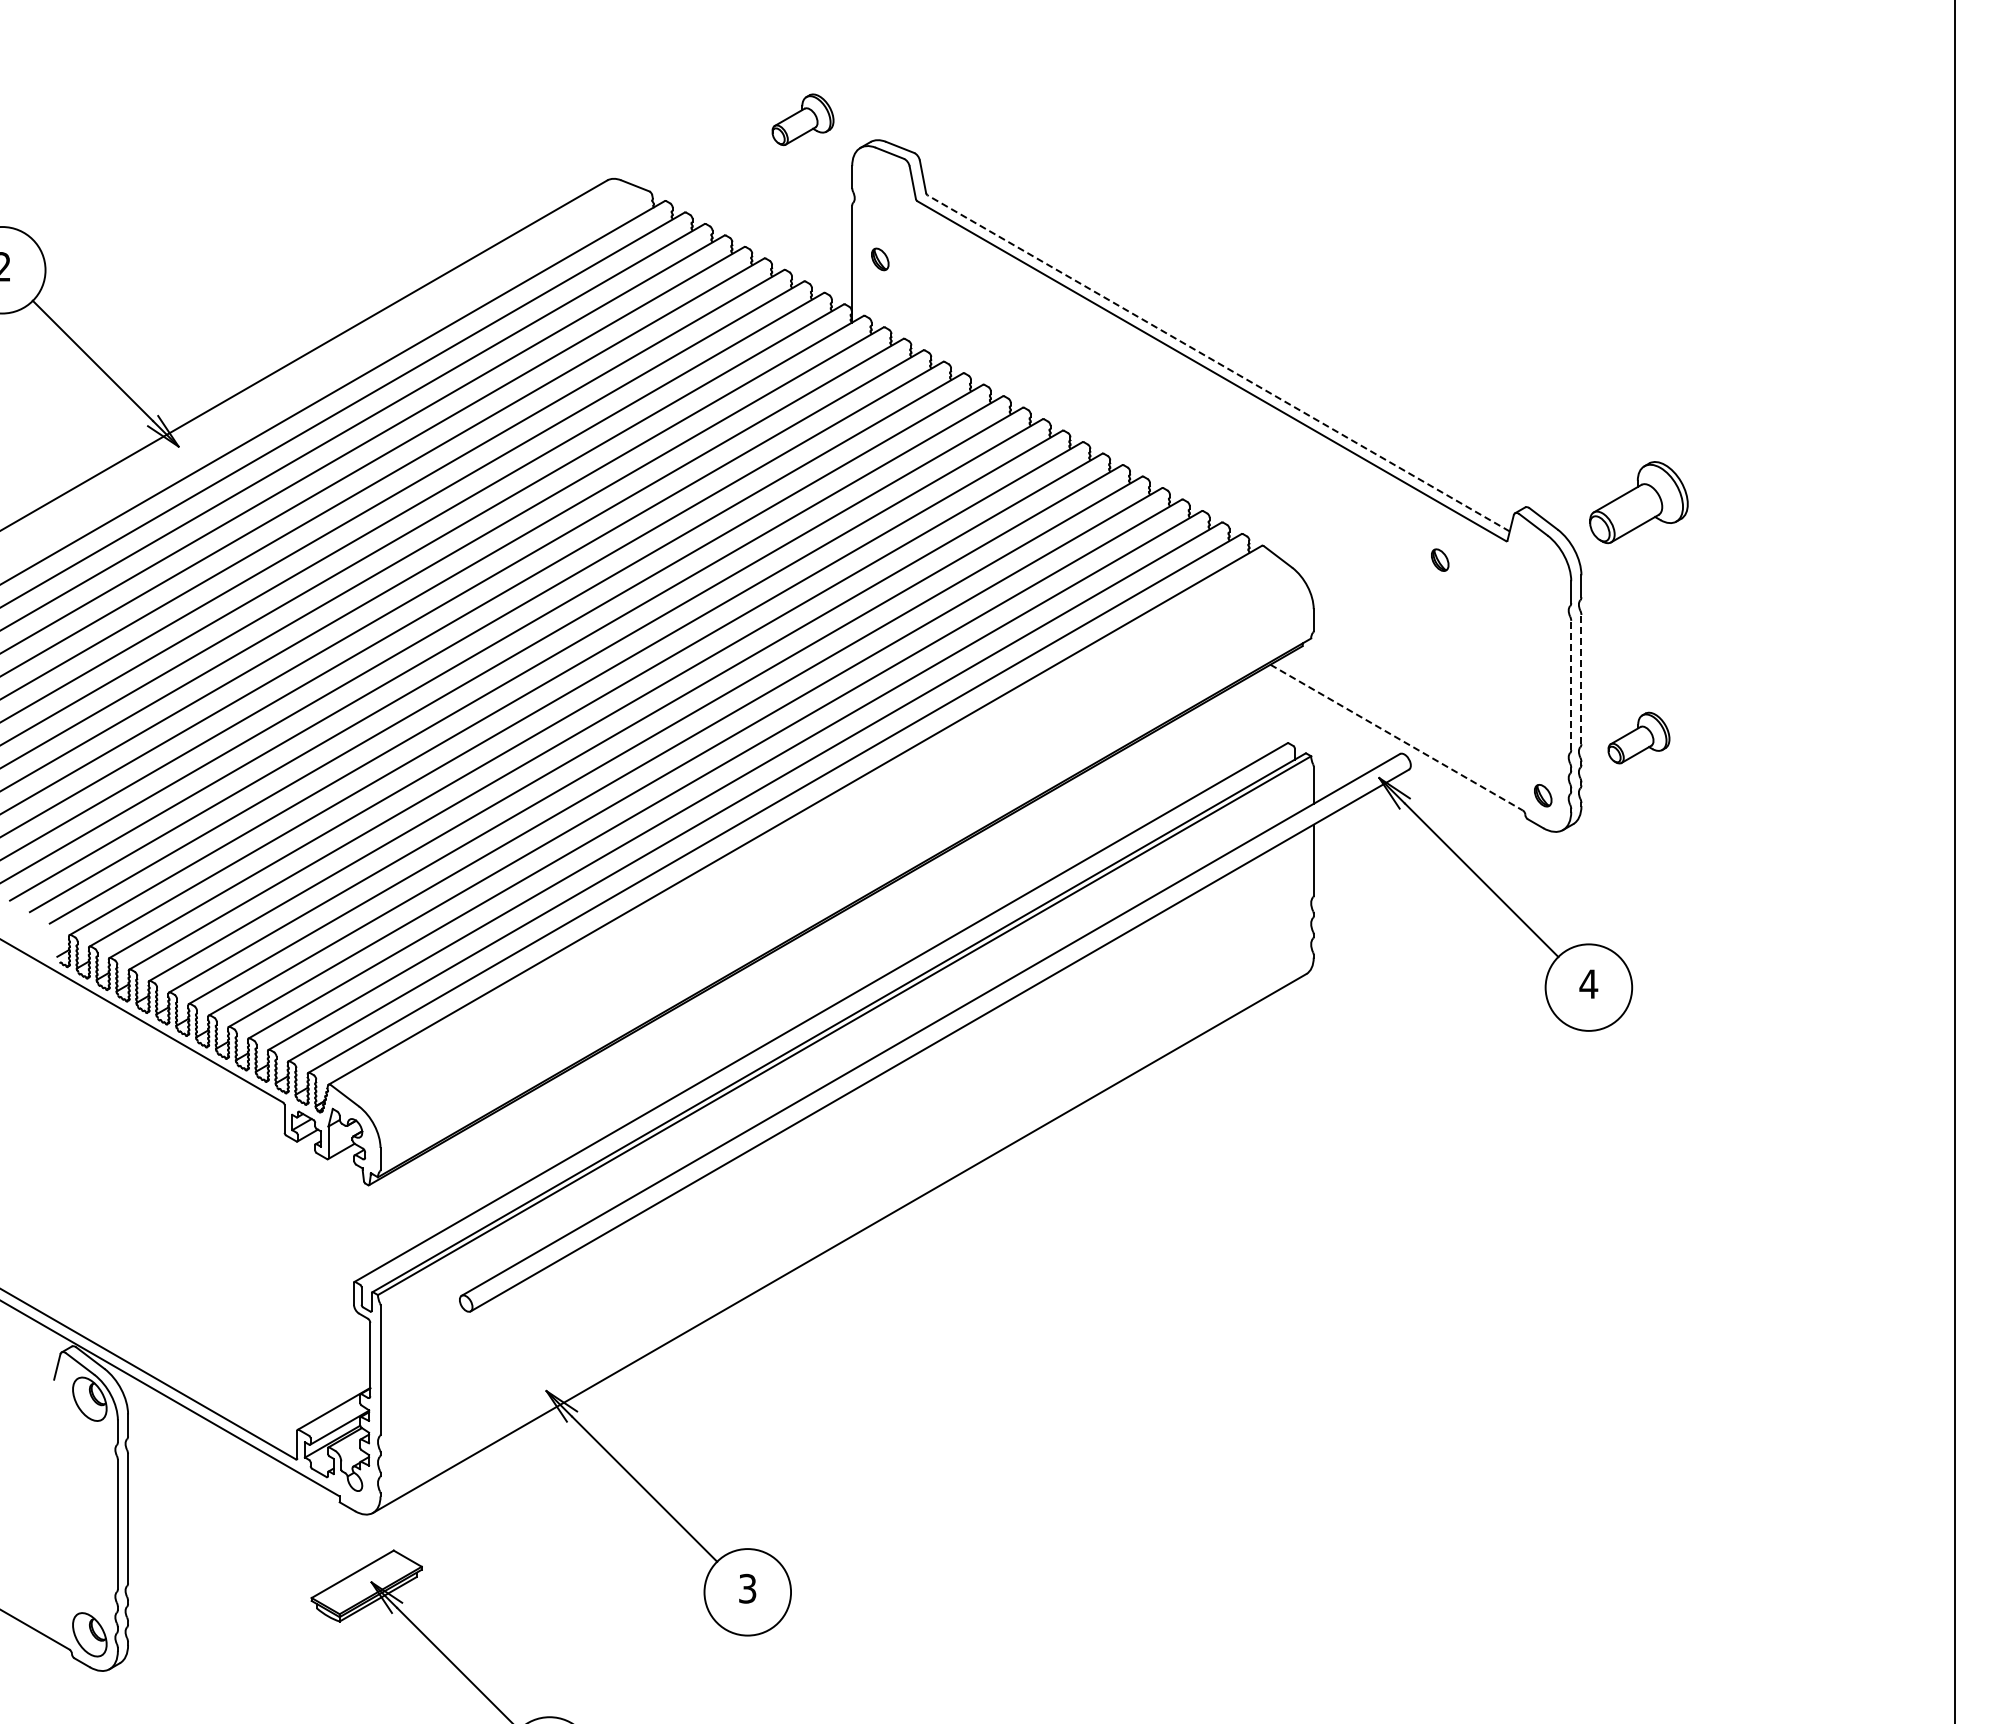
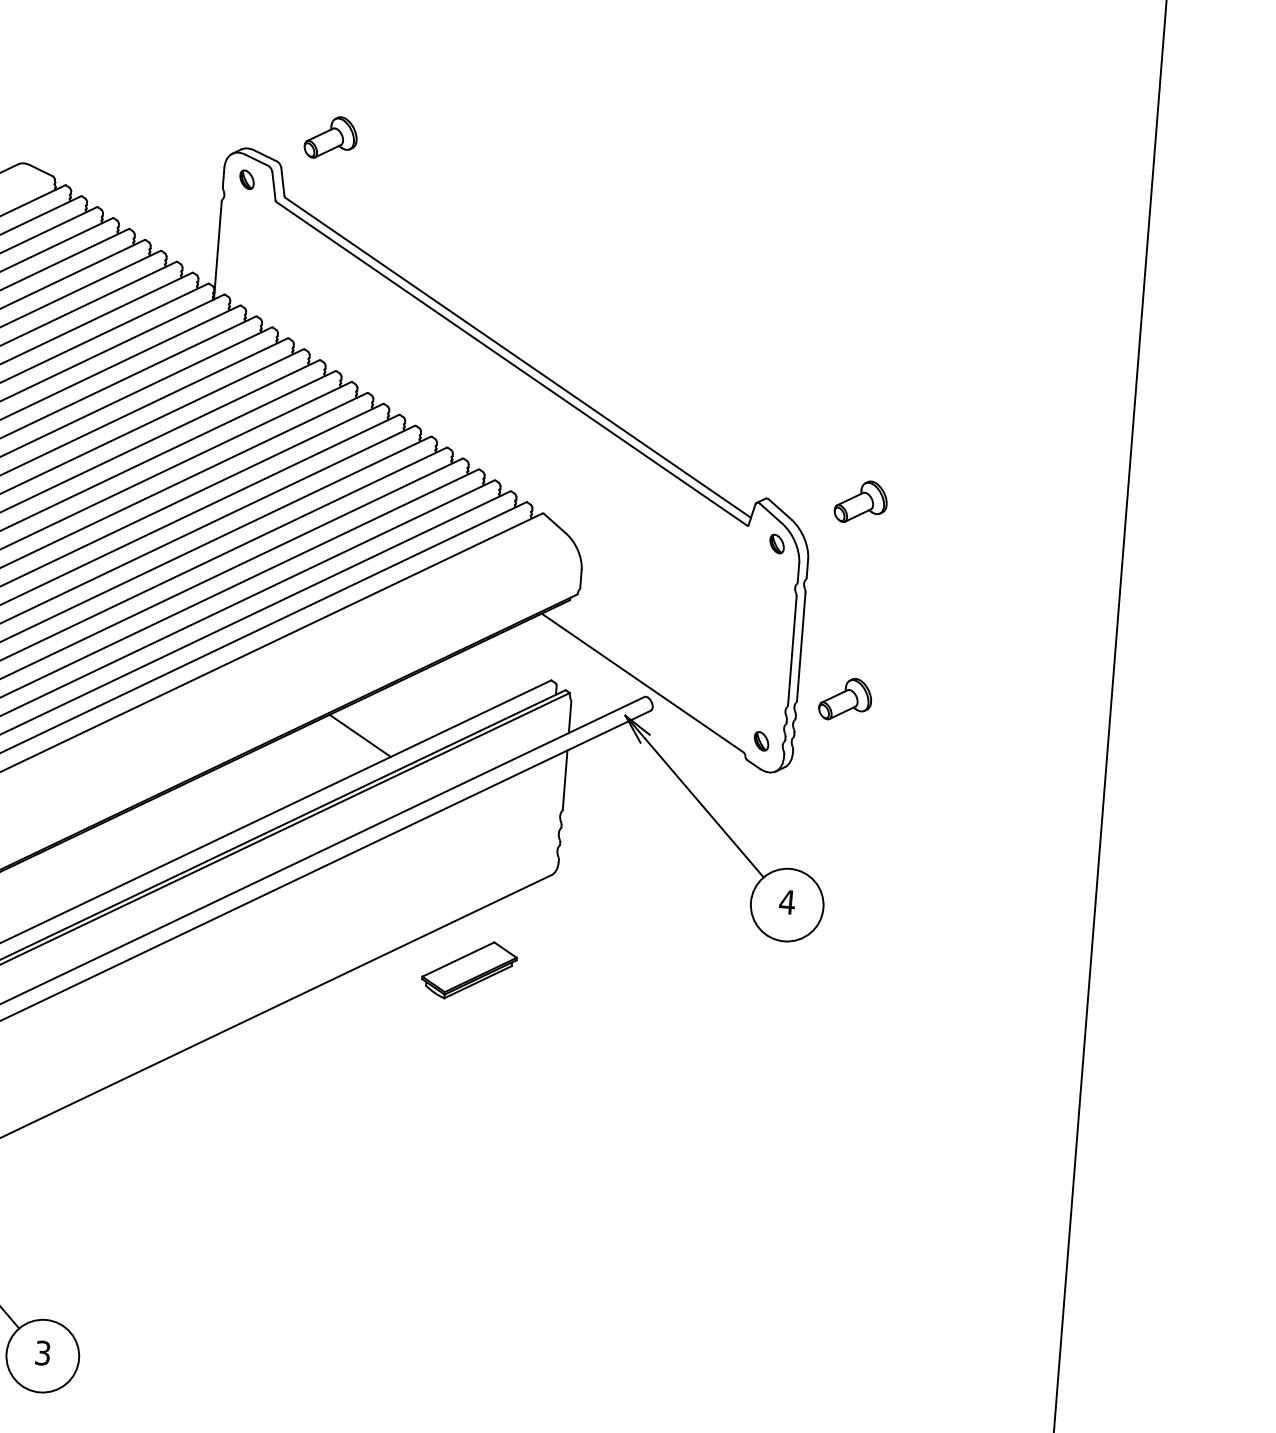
part: (802, 119) -> (330, 137), moved
part: (880, 259) -> (247, 179), moved
line: (1218, 363) -> (518, 357), dashed -> solid
part: (1638, 502) -> (860, 502), size x0.62
part: (1440, 559) -> (777, 543), moved
line: (1581, 679) -> (801, 646), dashed -> solid
line: (1571, 685) -> (792, 650), dashed -> solid
line: (1396, 737) -> (642, 682), dashed -> solid
line: (1066, 826) -> (360, 735), added
part: (1217, 1094) -> (469, 970), added

